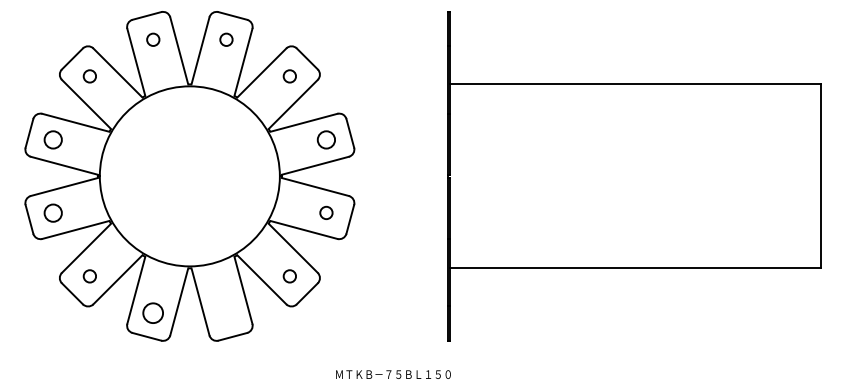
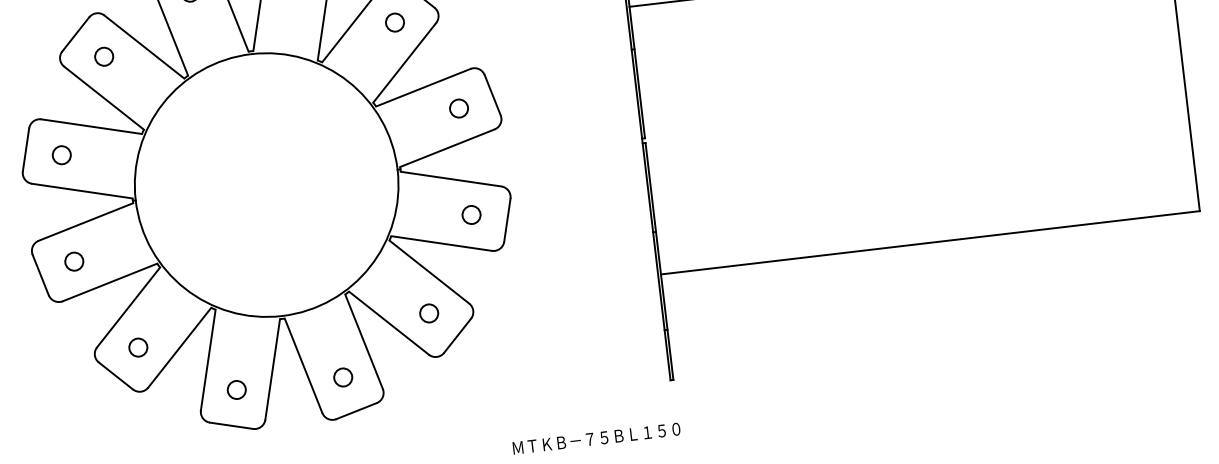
circle: (53, 139) -> (62, 154), size x0.71
circle: (326, 139) -> (459, 108), size x0.71
circle: (53, 212) -> (74, 260), size x0.71
circle: (153, 312) -> (237, 389), size x0.62
circle: (226, 312) -> (343, 376), added

